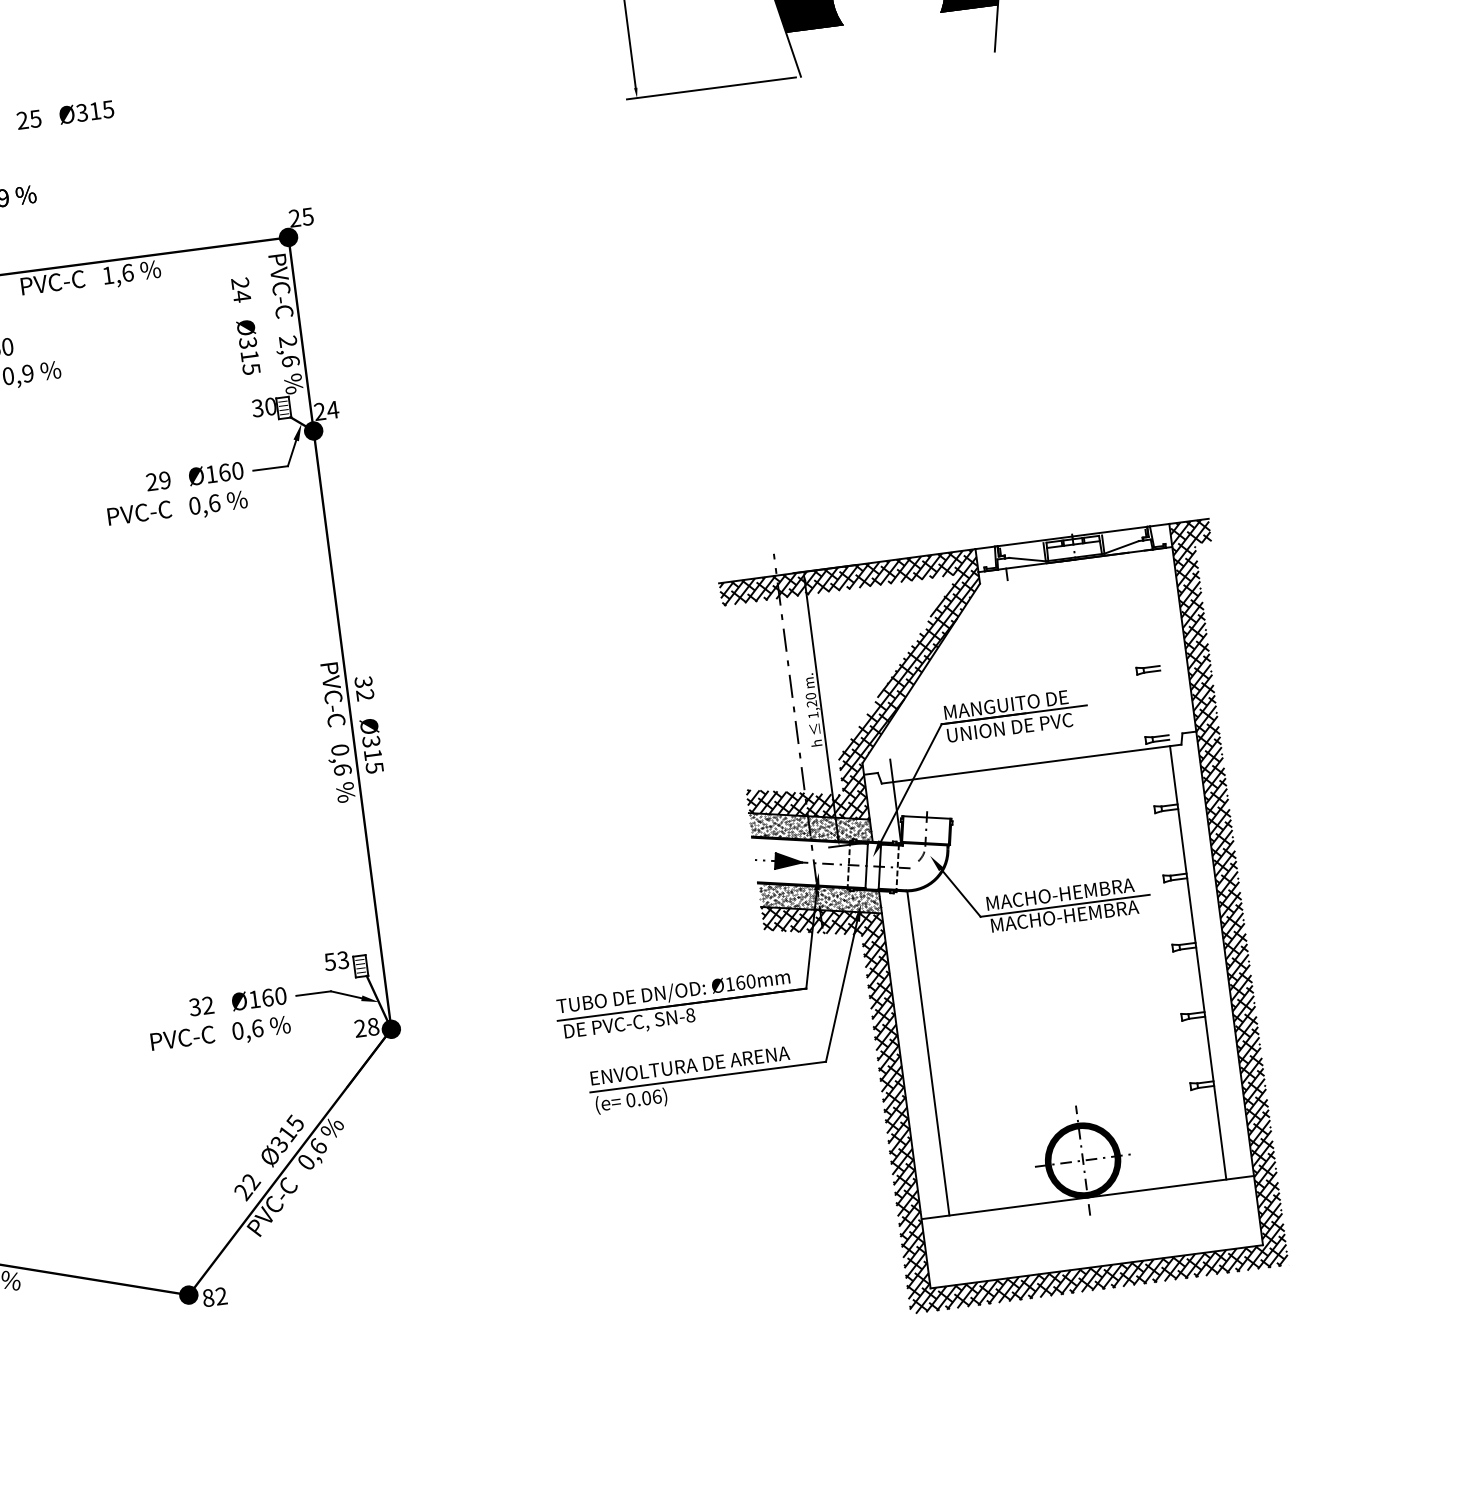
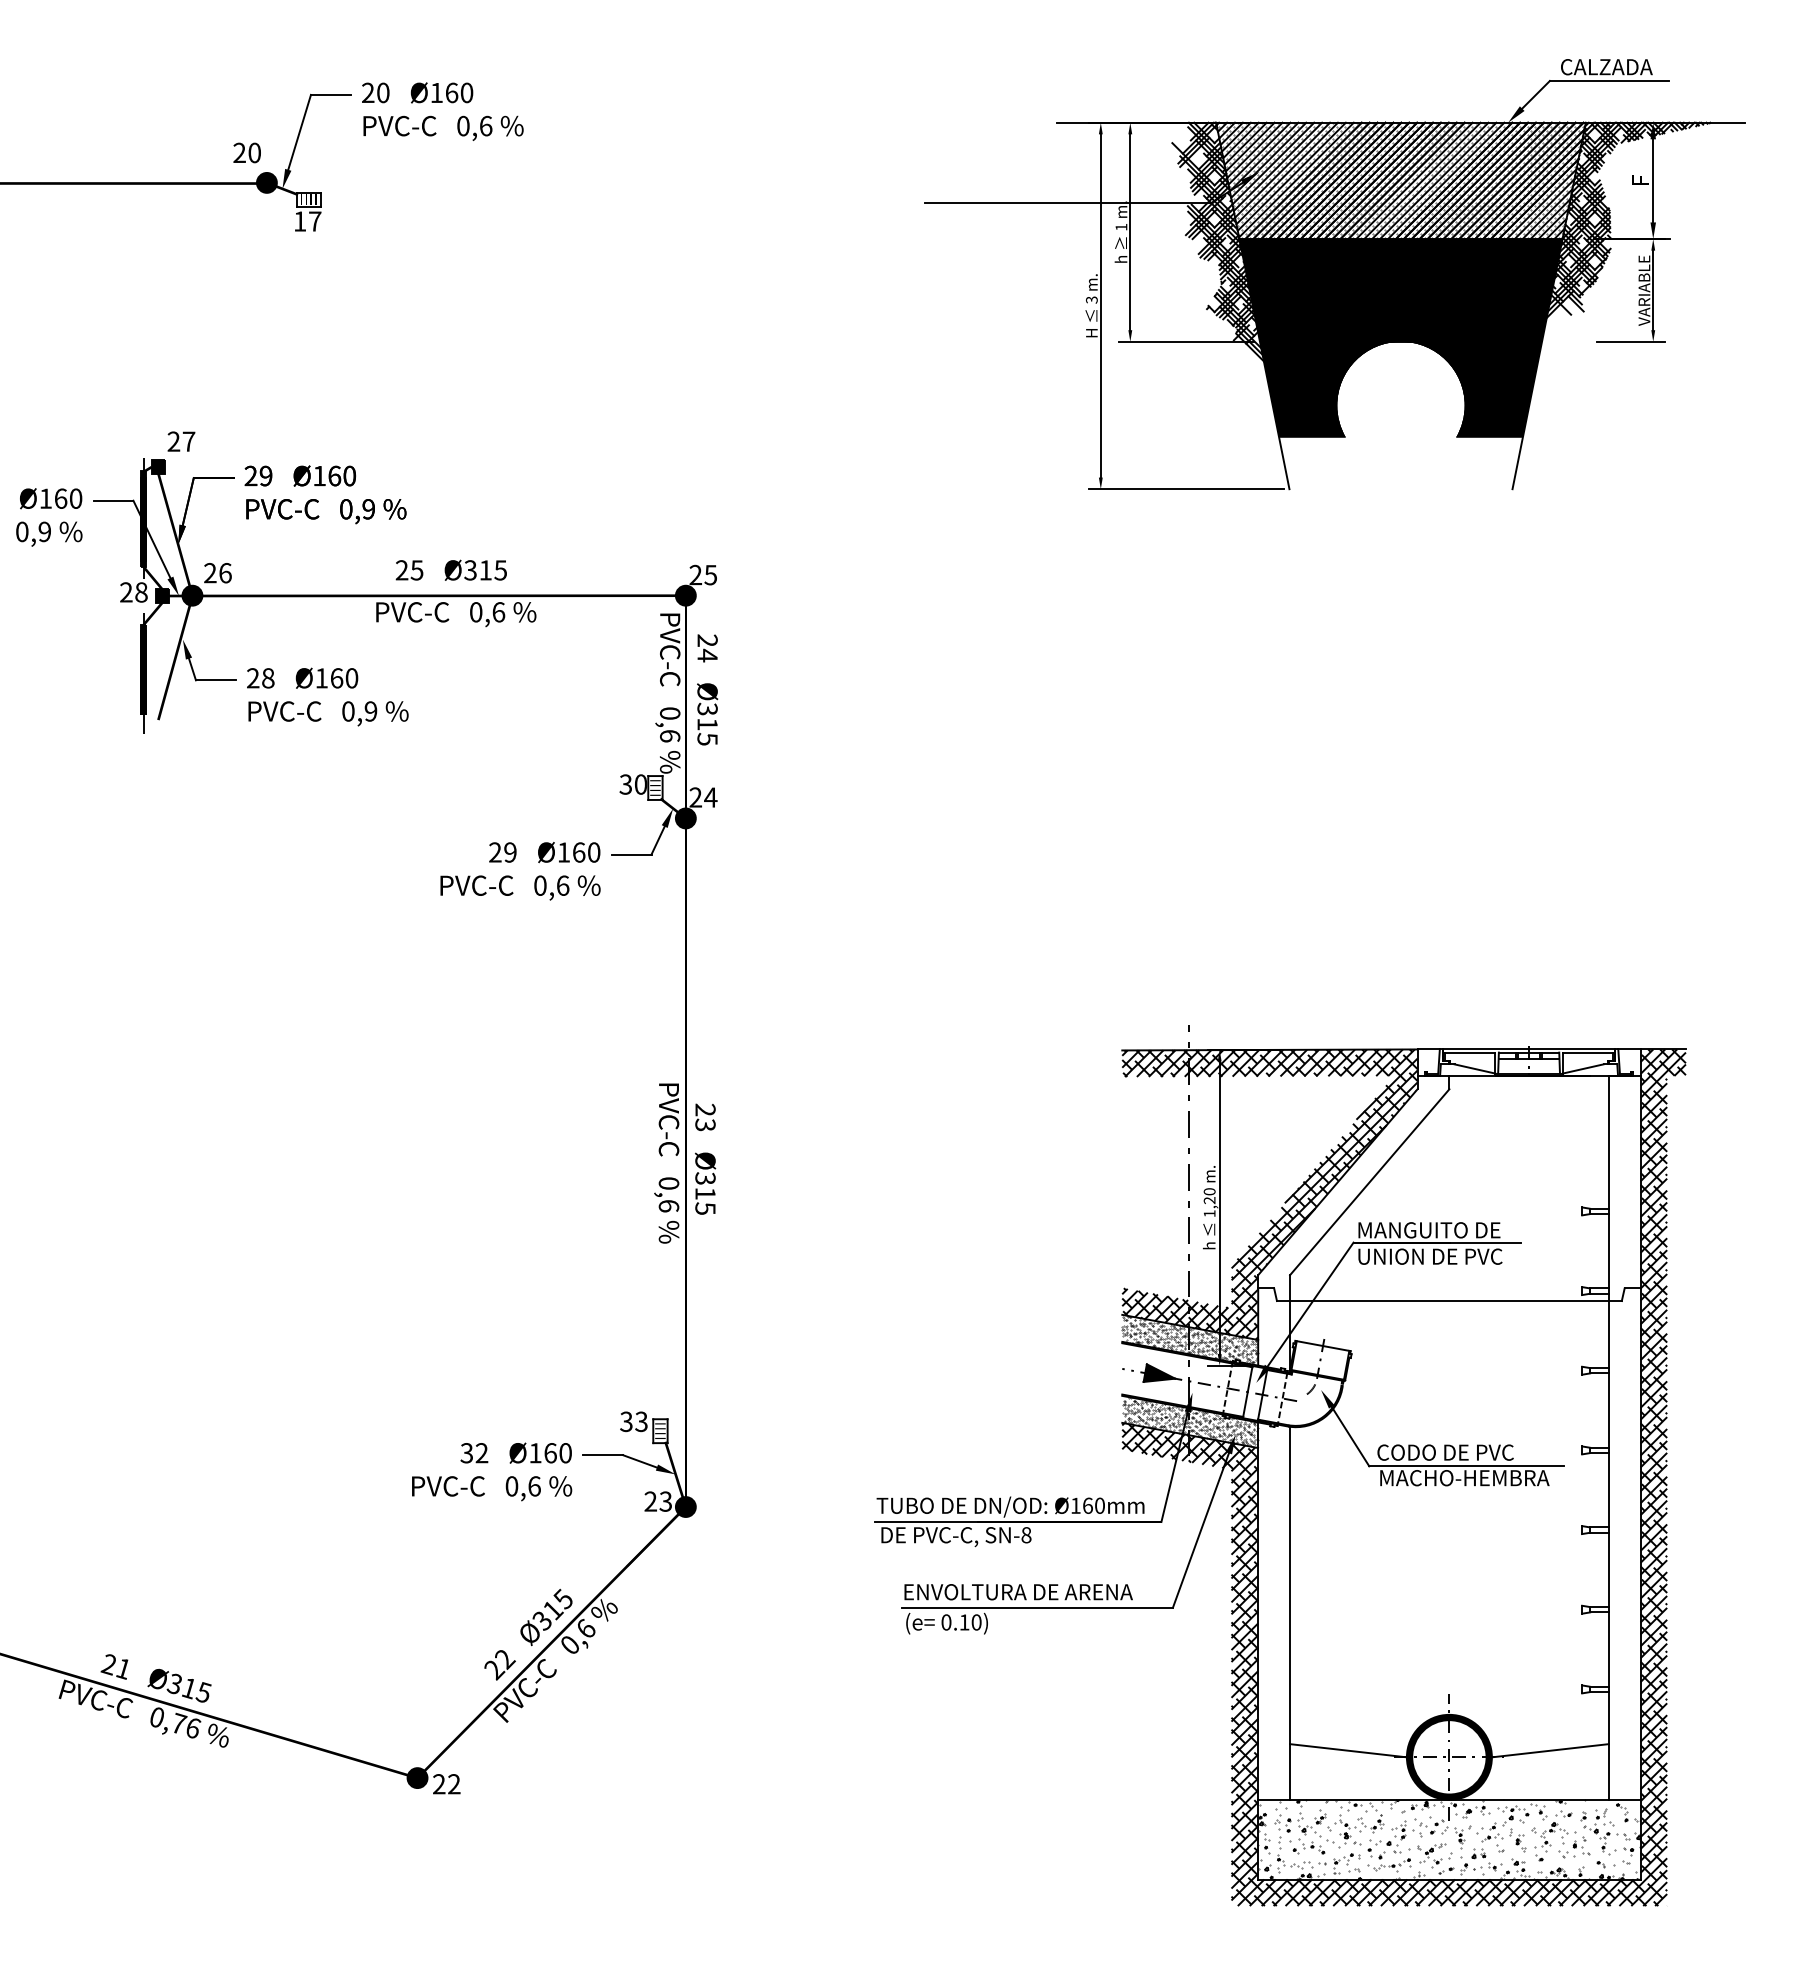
text: (64, 114) -> (450, 569), moved
text: (108, 275) -> (476, 612), 1,6 -> 0,6
text: (245, 325) -> (707, 689), moved
text: (288, 341) -> (670, 713), 2,6 -> 0,6
line: (1123, 532) -> (1587, 1052), added
line: (1021, 545) -> (1470, 1052), added
line: (1157, 648) -> (1608, 1188), added
line: (948, 670) -> (1369, 1182), added
text: (364, 688) -> (705, 1117), 32 -> 23
text: (1060, 894) -> (1462, 1452), MACHO-HEMBRA -> CODO DE PVC
text: (330, 961) -> (626, 1421), 53 -> 33
text: (373, 1026) -> (665, 1501), 28 -> 23
text: (651, 1097) -> (970, 1622), 0.06) -> 0.10)
line: (1169, 1143) -> (1549, 1750), added
line: (994, 1166) -> (1348, 1750), added
hatch: (1092, 1232) -> (1449, 1839), added
text: (208, 1298) -> (439, 1784), 82 -> 22

